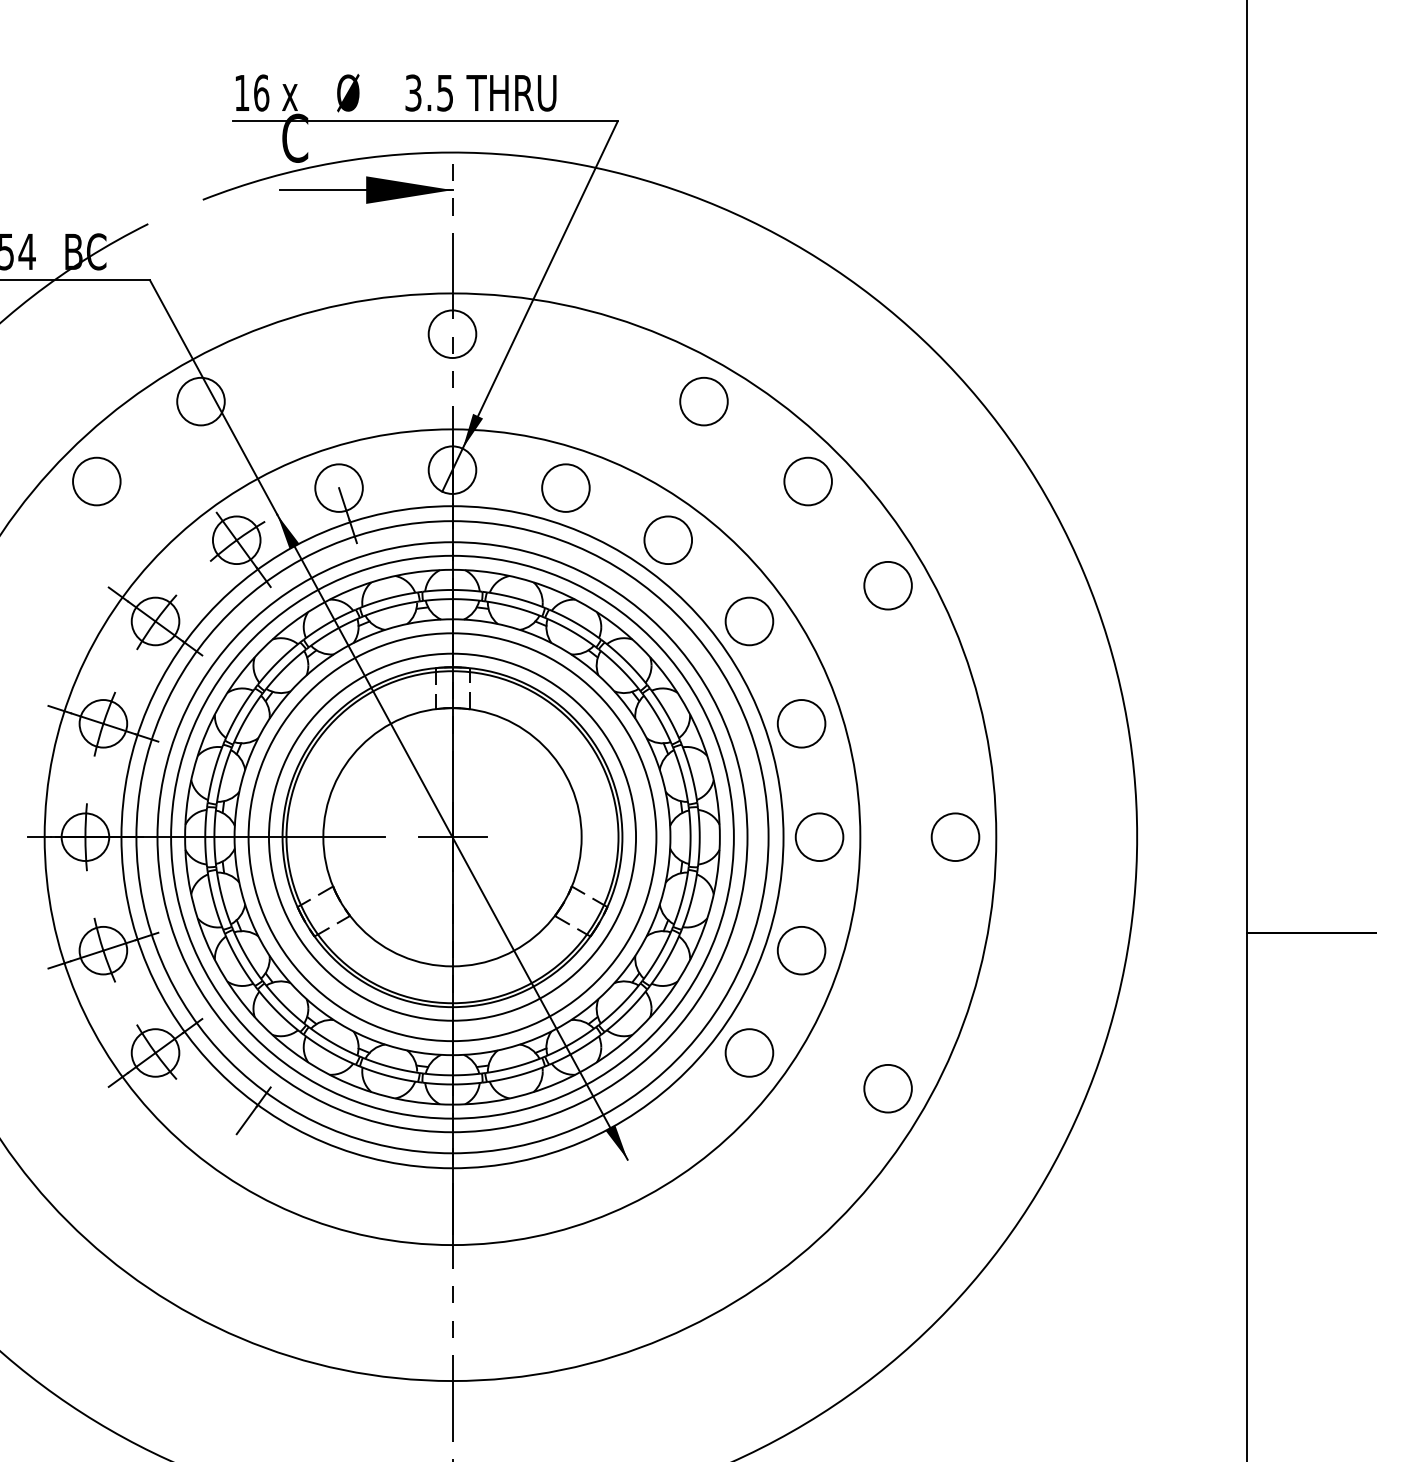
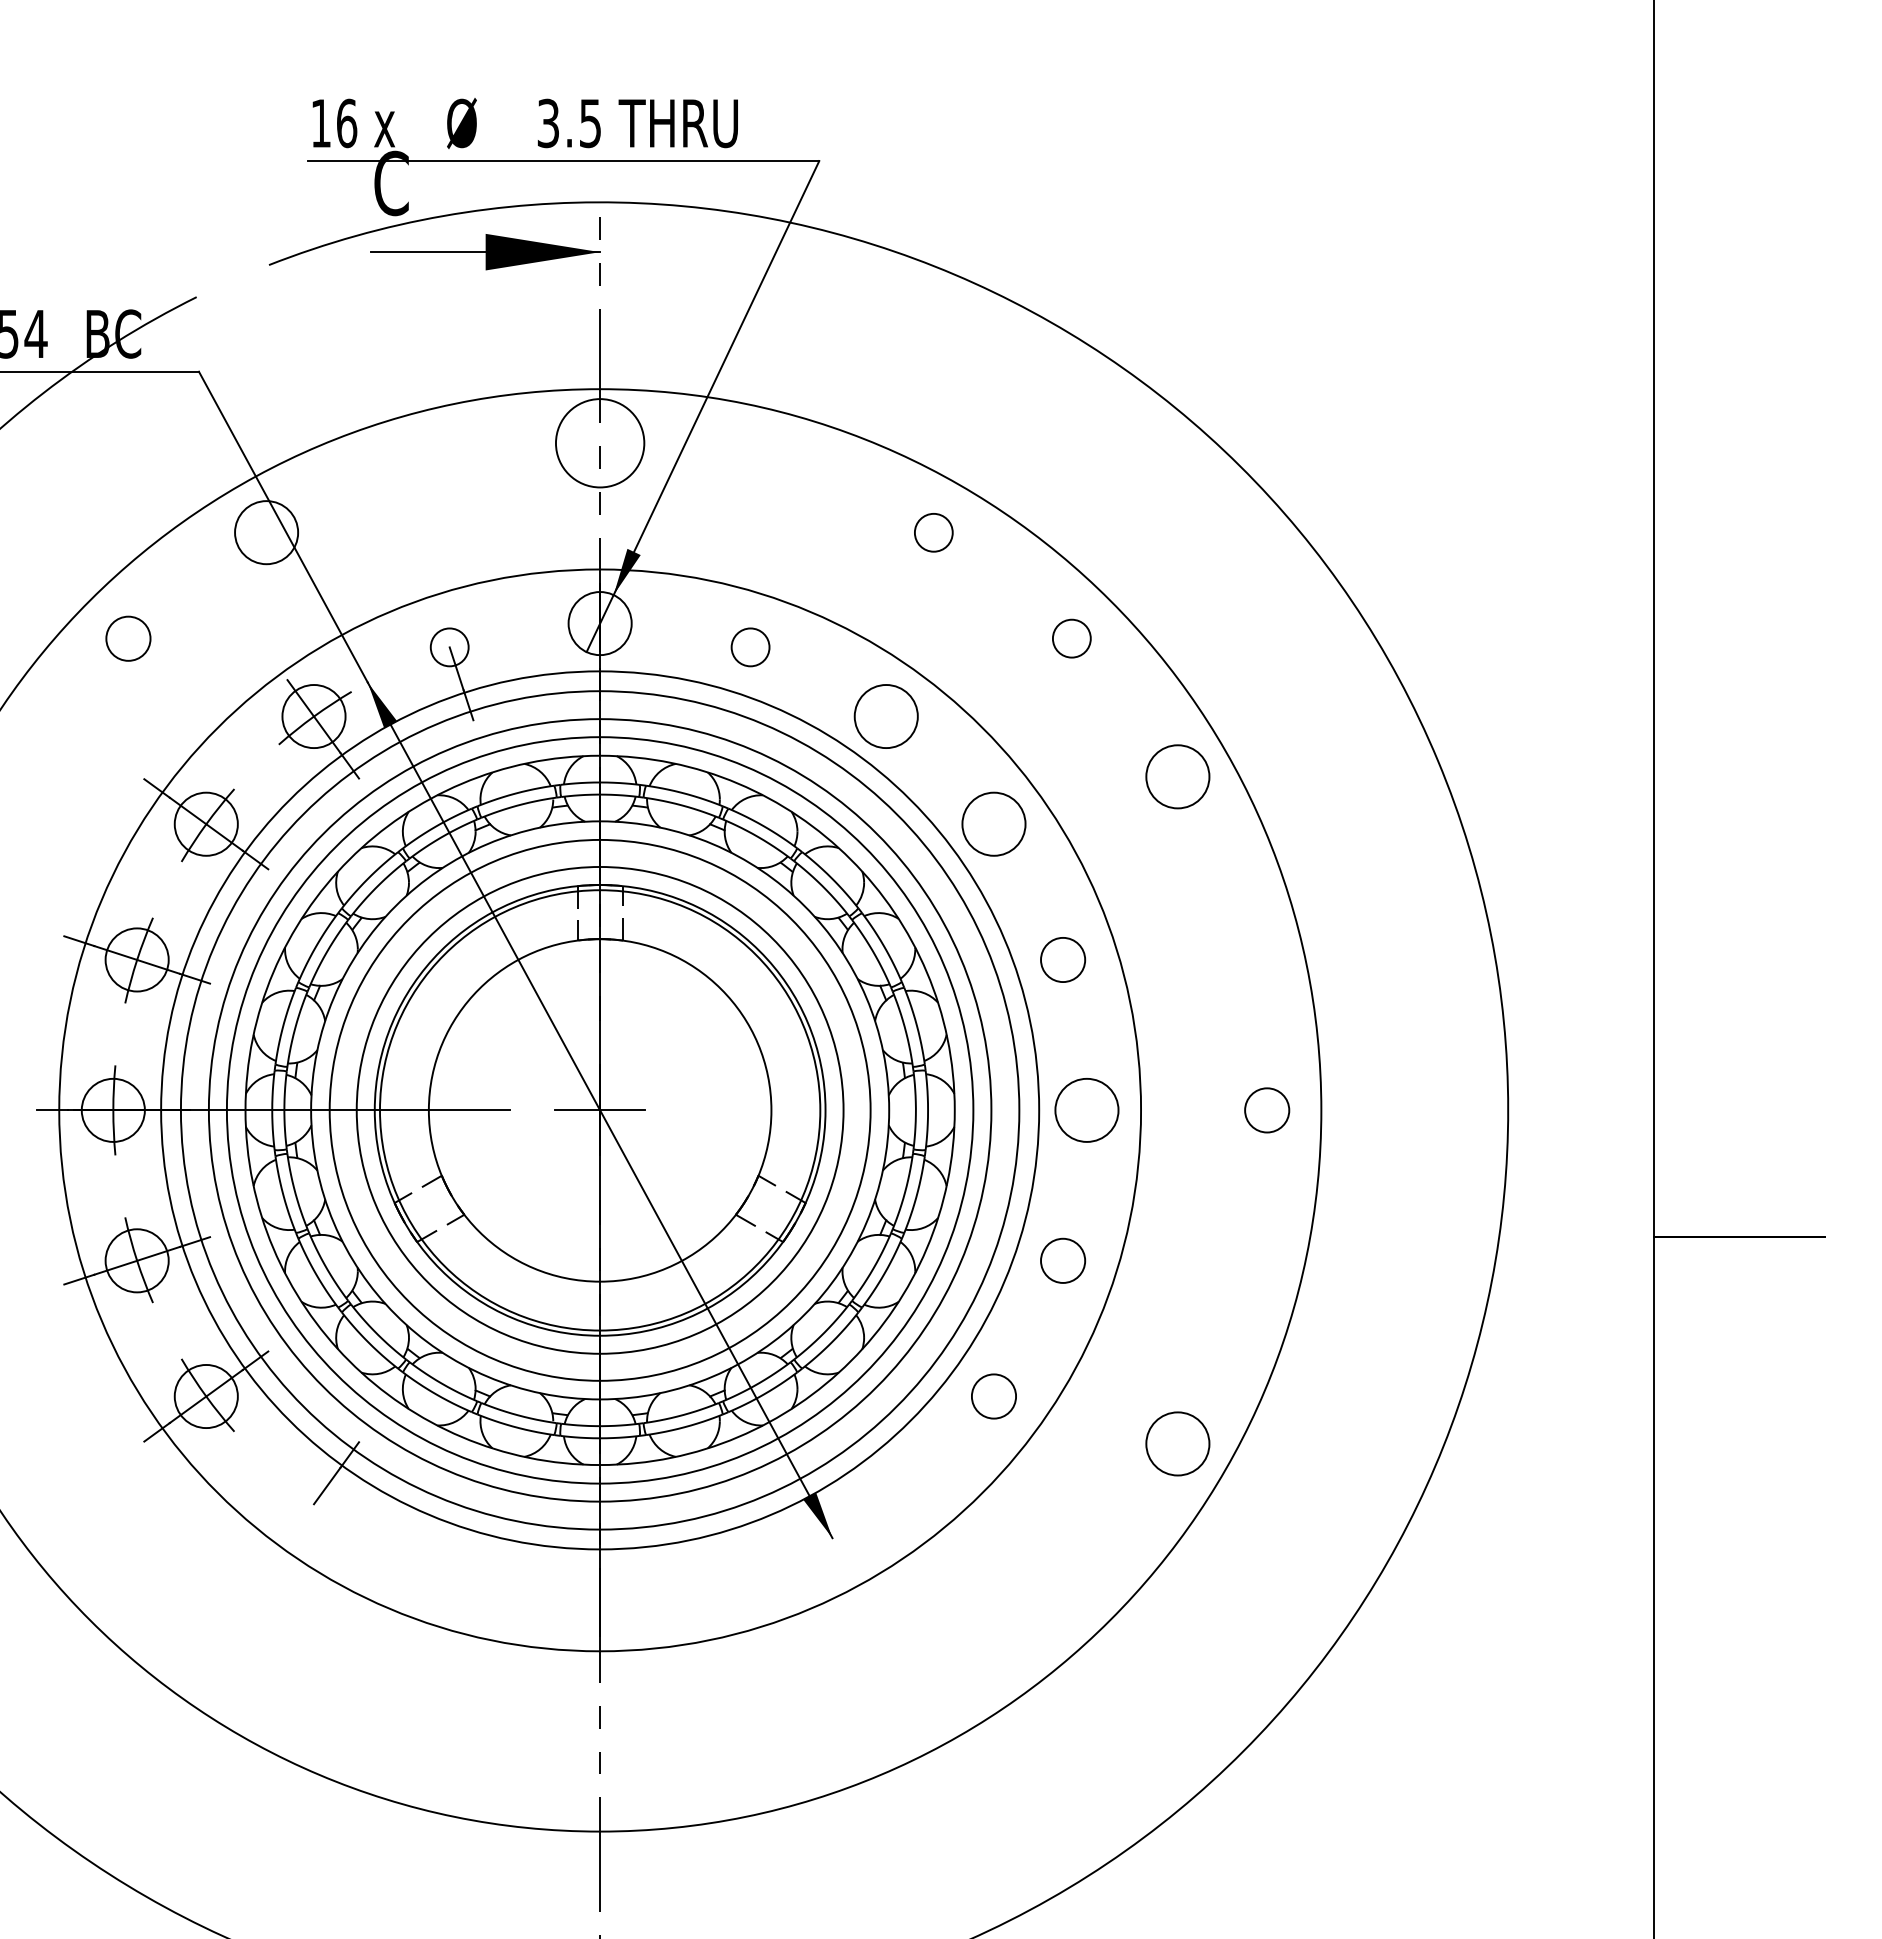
circle: (452, 333) -> (599, 442), size x1.4
circle: (703, 401) -> (933, 532), size x0.6
circle: (96, 481) -> (128, 638), size x0.7
circle: (807, 481) -> (1071, 638), size x0.6
circle: (338, 487) -> (449, 646), size x0.6
circle: (565, 487) -> (750, 646), size x0.6
circle: (801, 723) -> (1062, 959), size x0.7
circle: (954, 837) -> (1266, 1110), size x0.7
circle: (801, 950) -> (1062, 1260), size x0.7
circle: (749, 1052) -> (993, 1396), size x0.7

